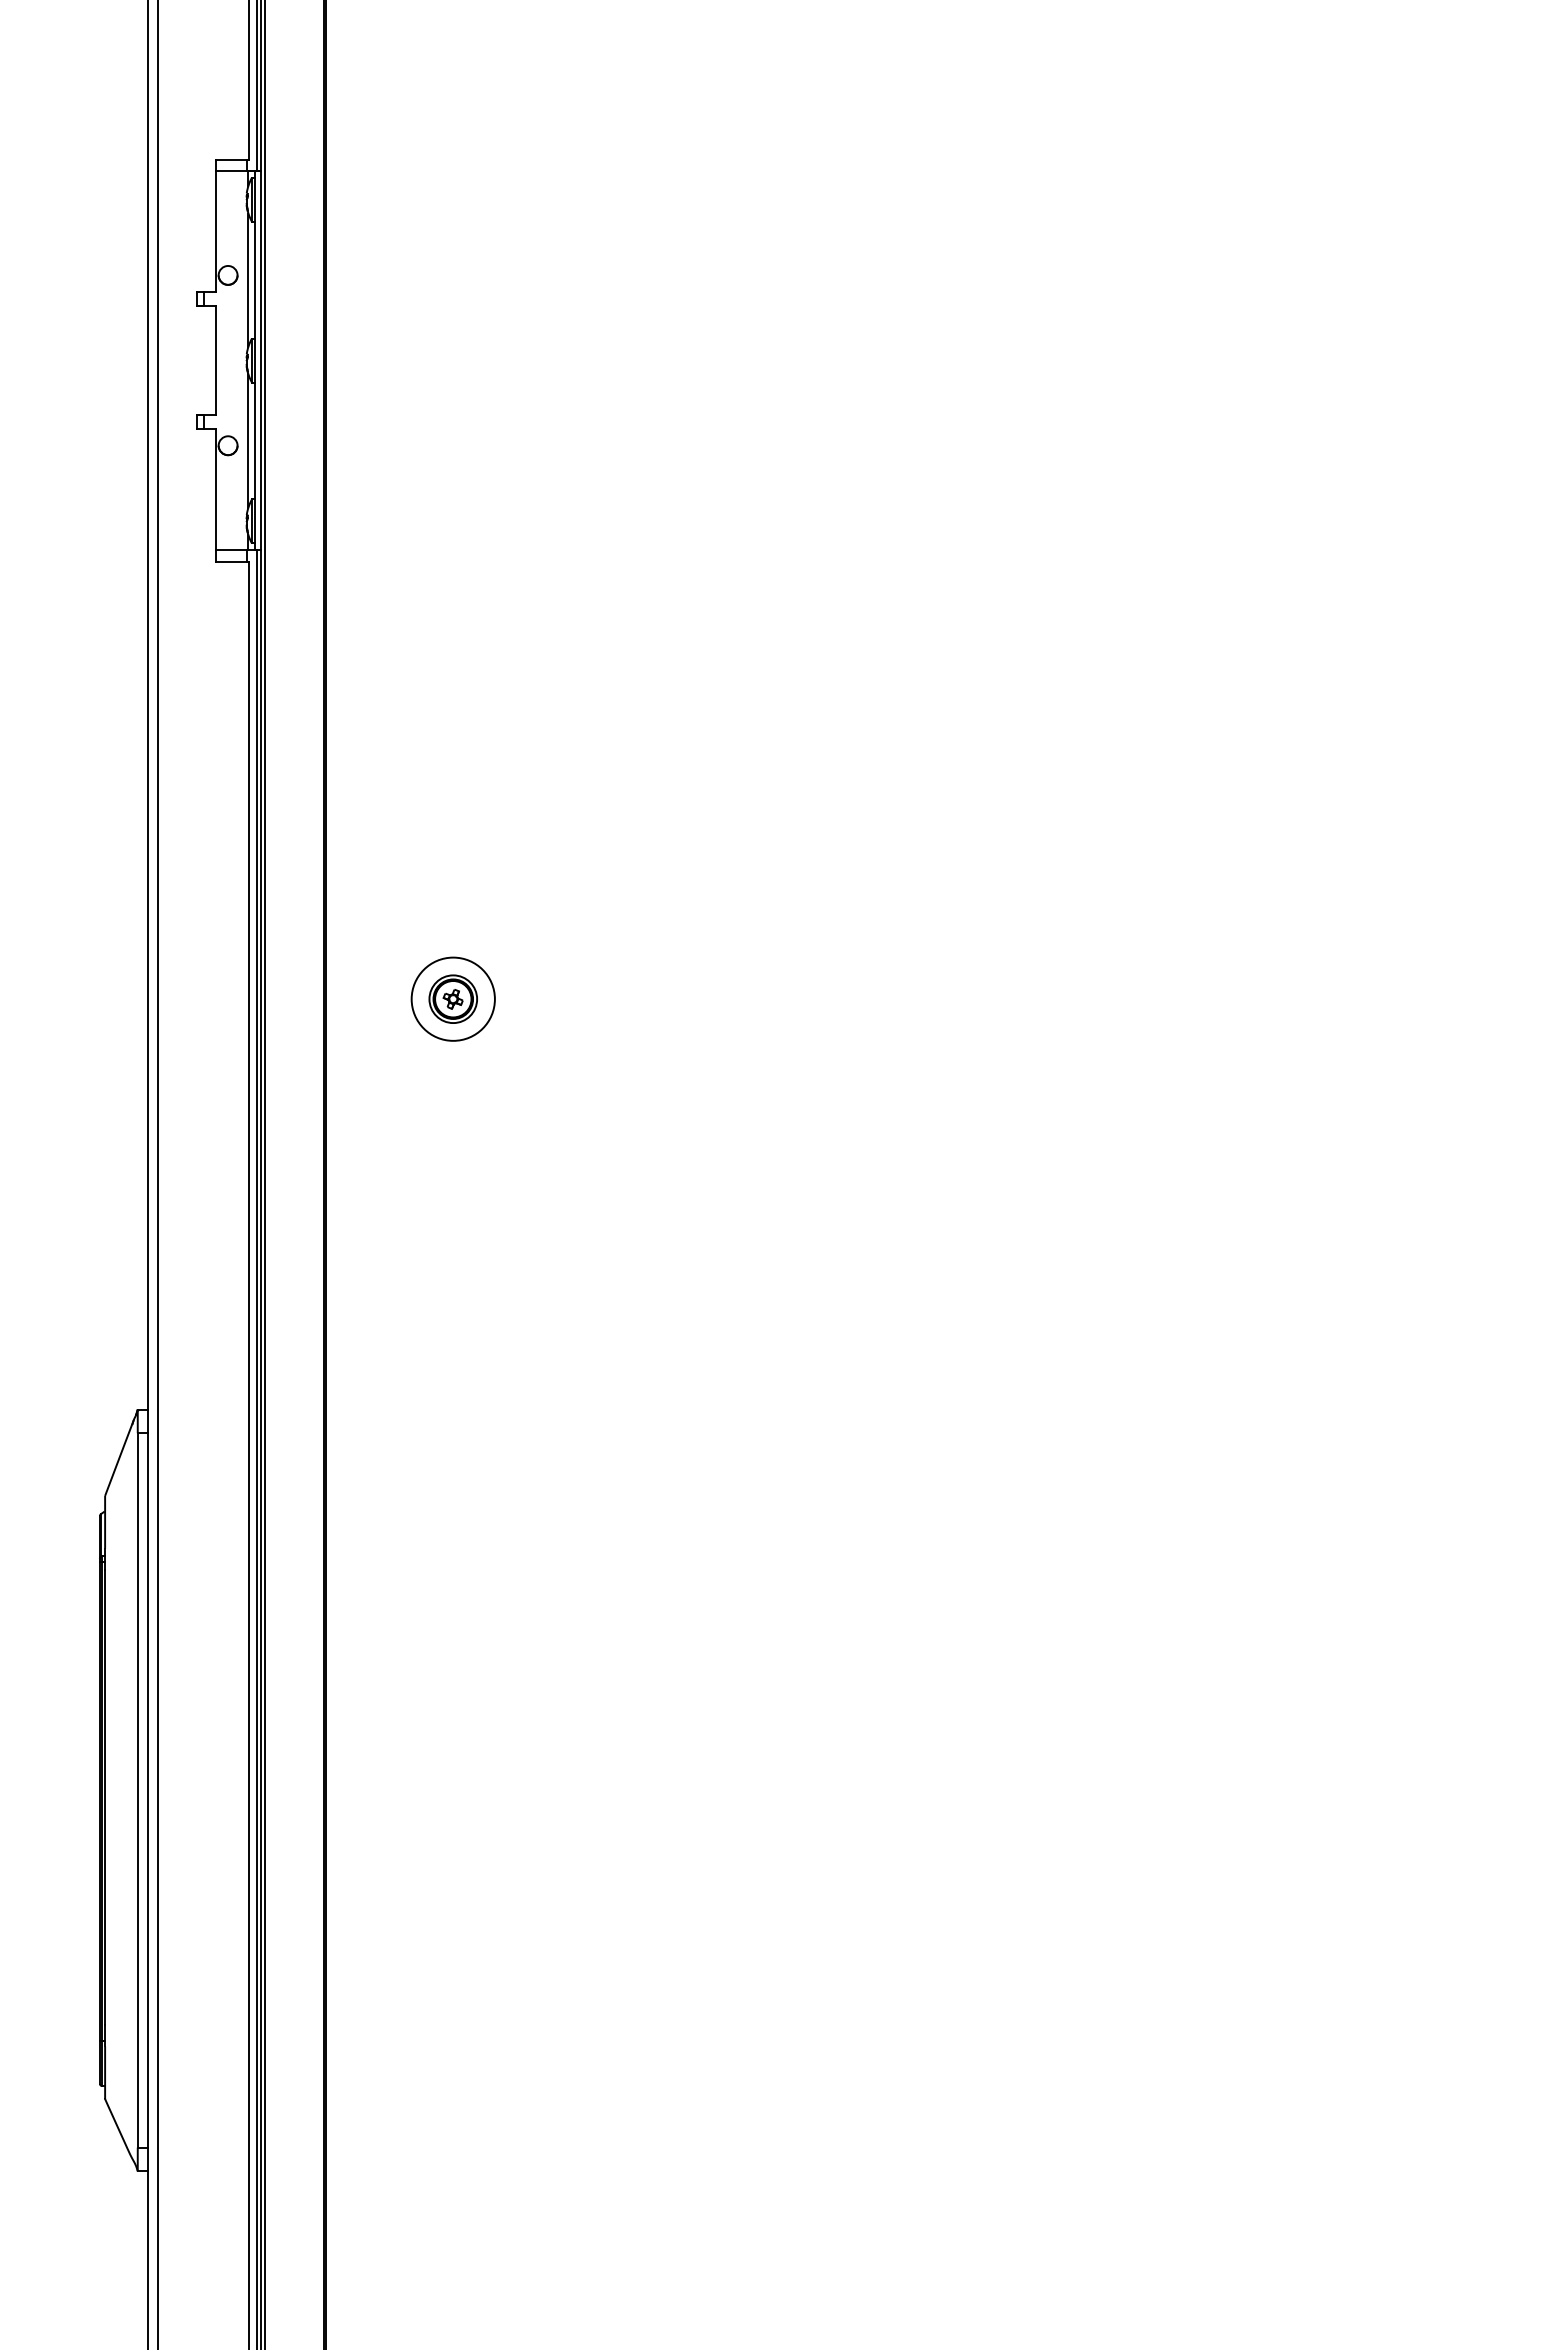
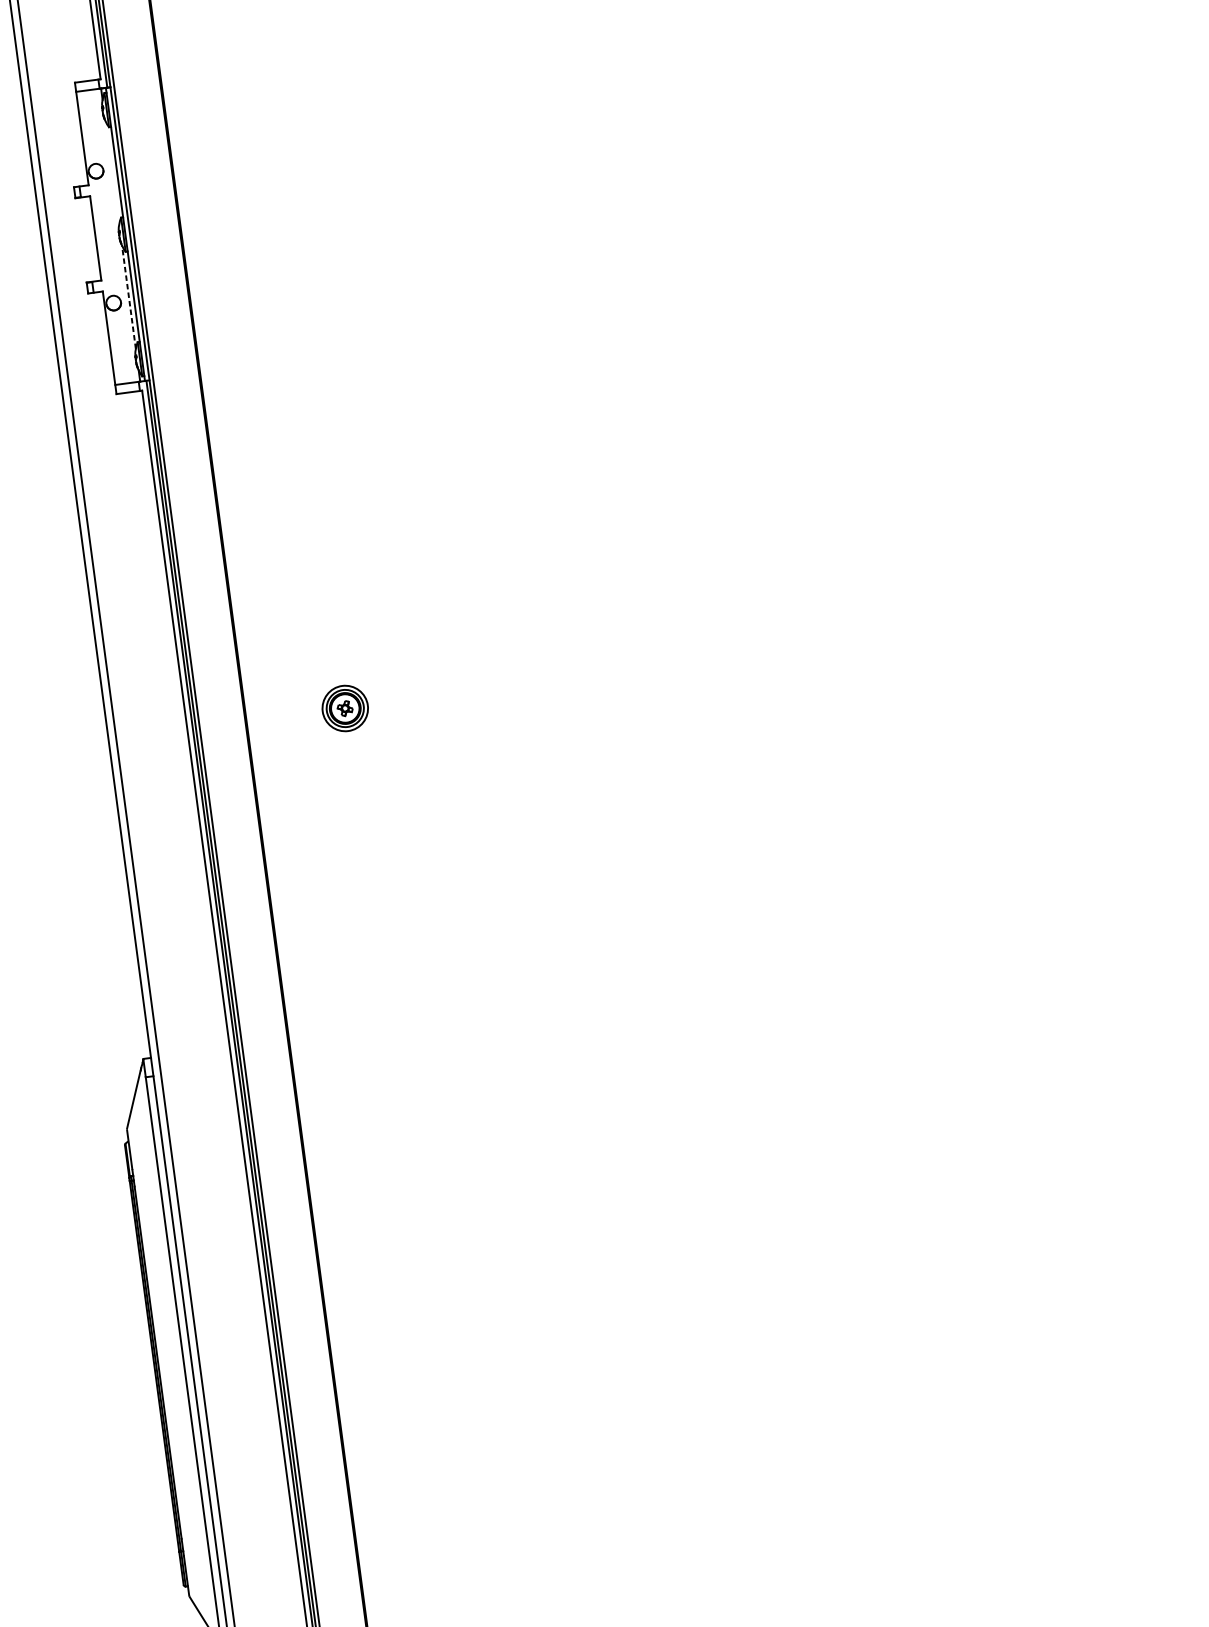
line: (248, 279) -> (112, 172), removed
line: (248, 441) -> (129, 297), solid -> dashed
circle: (452, 998) -> (344, 708), size x0.7

